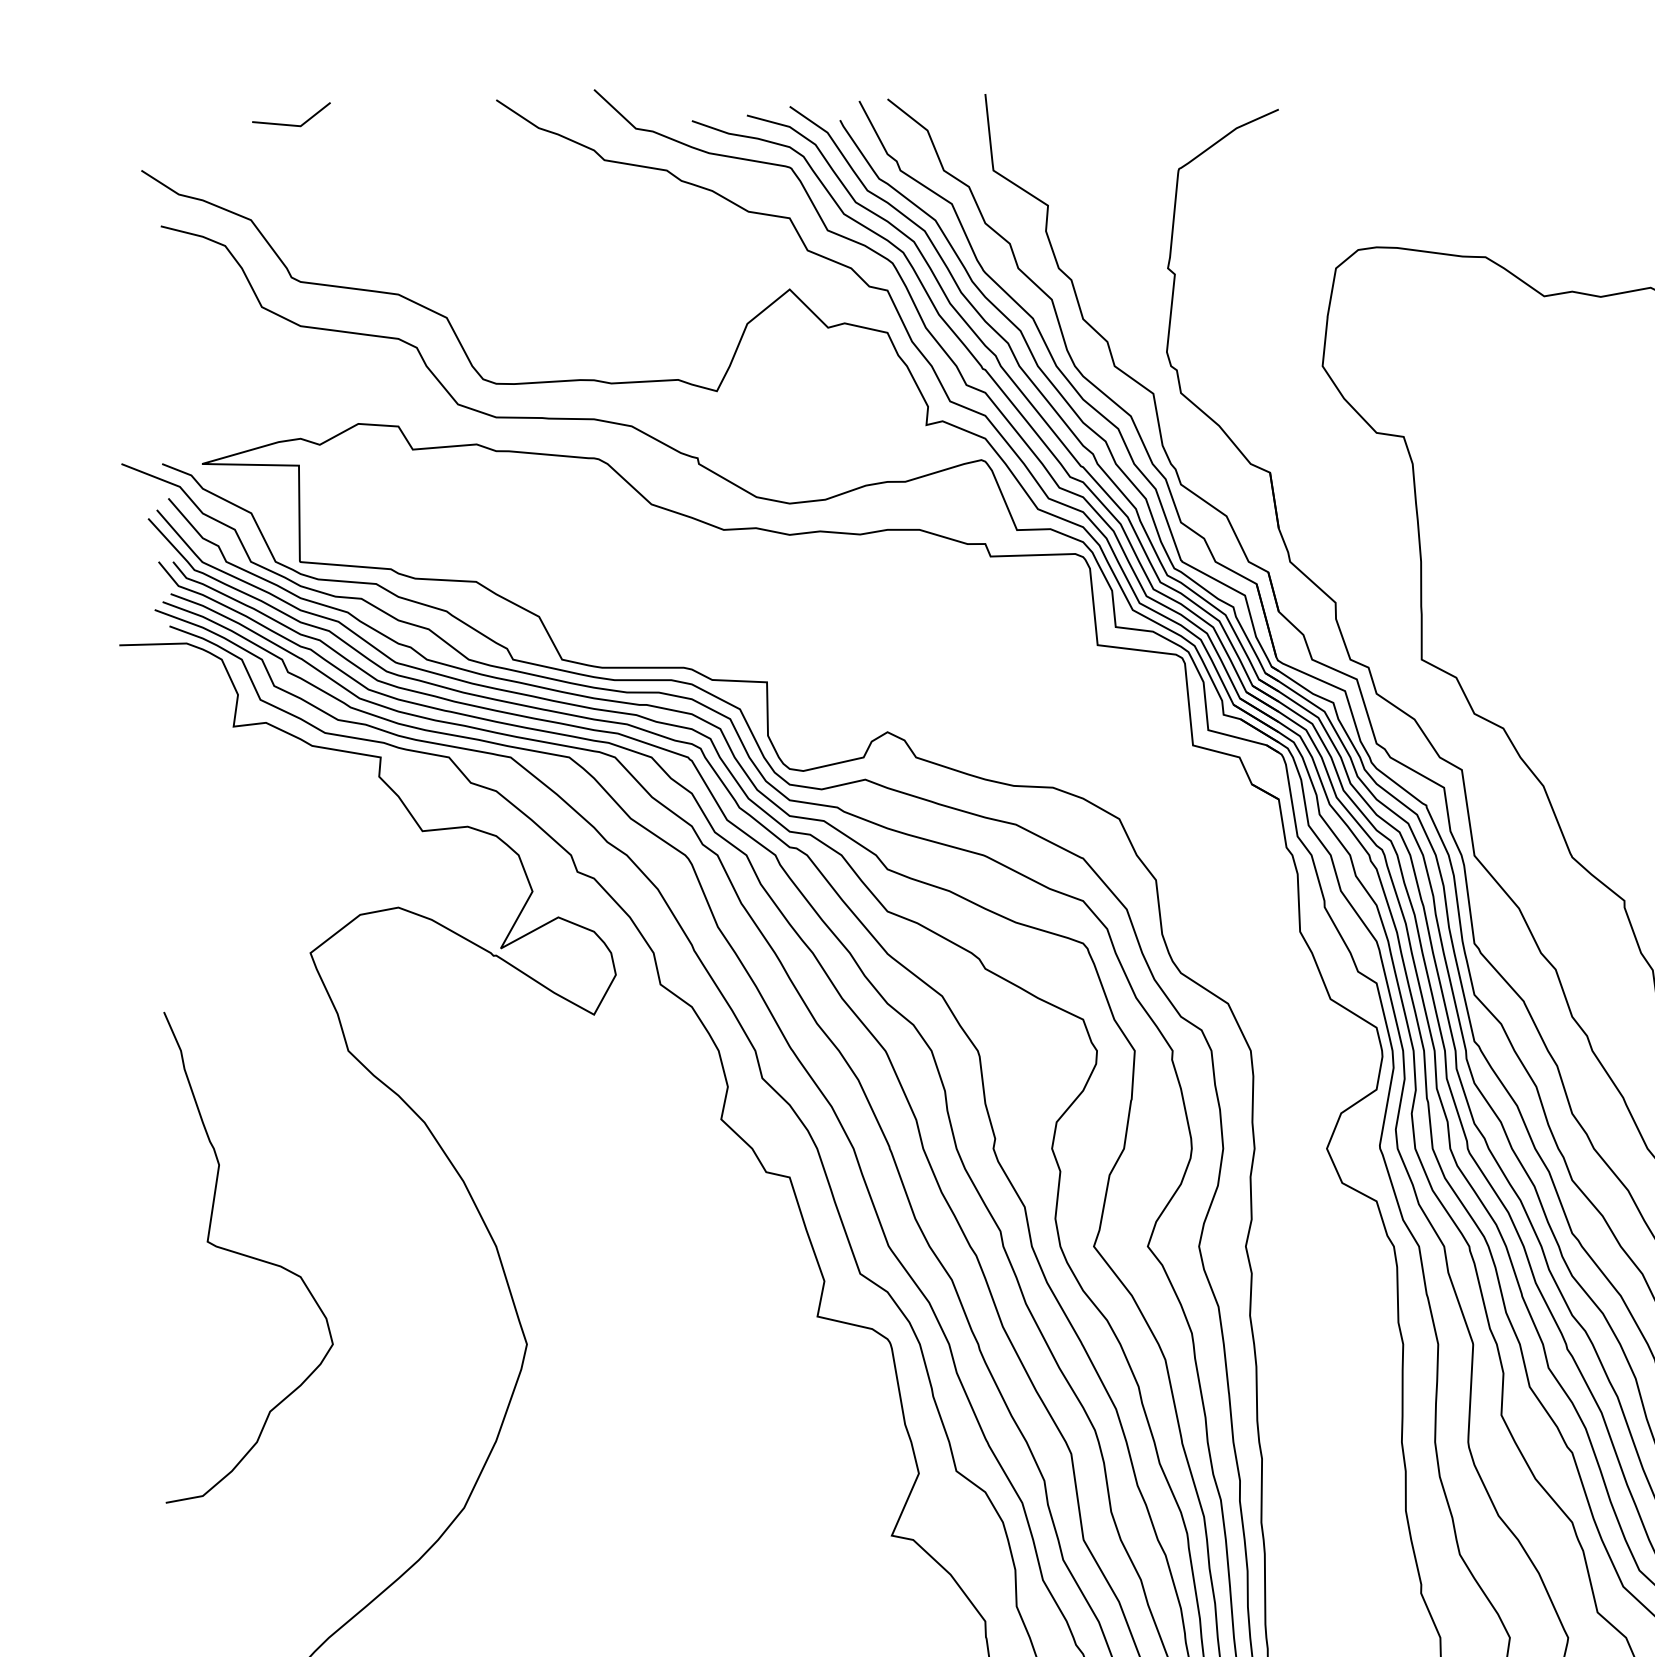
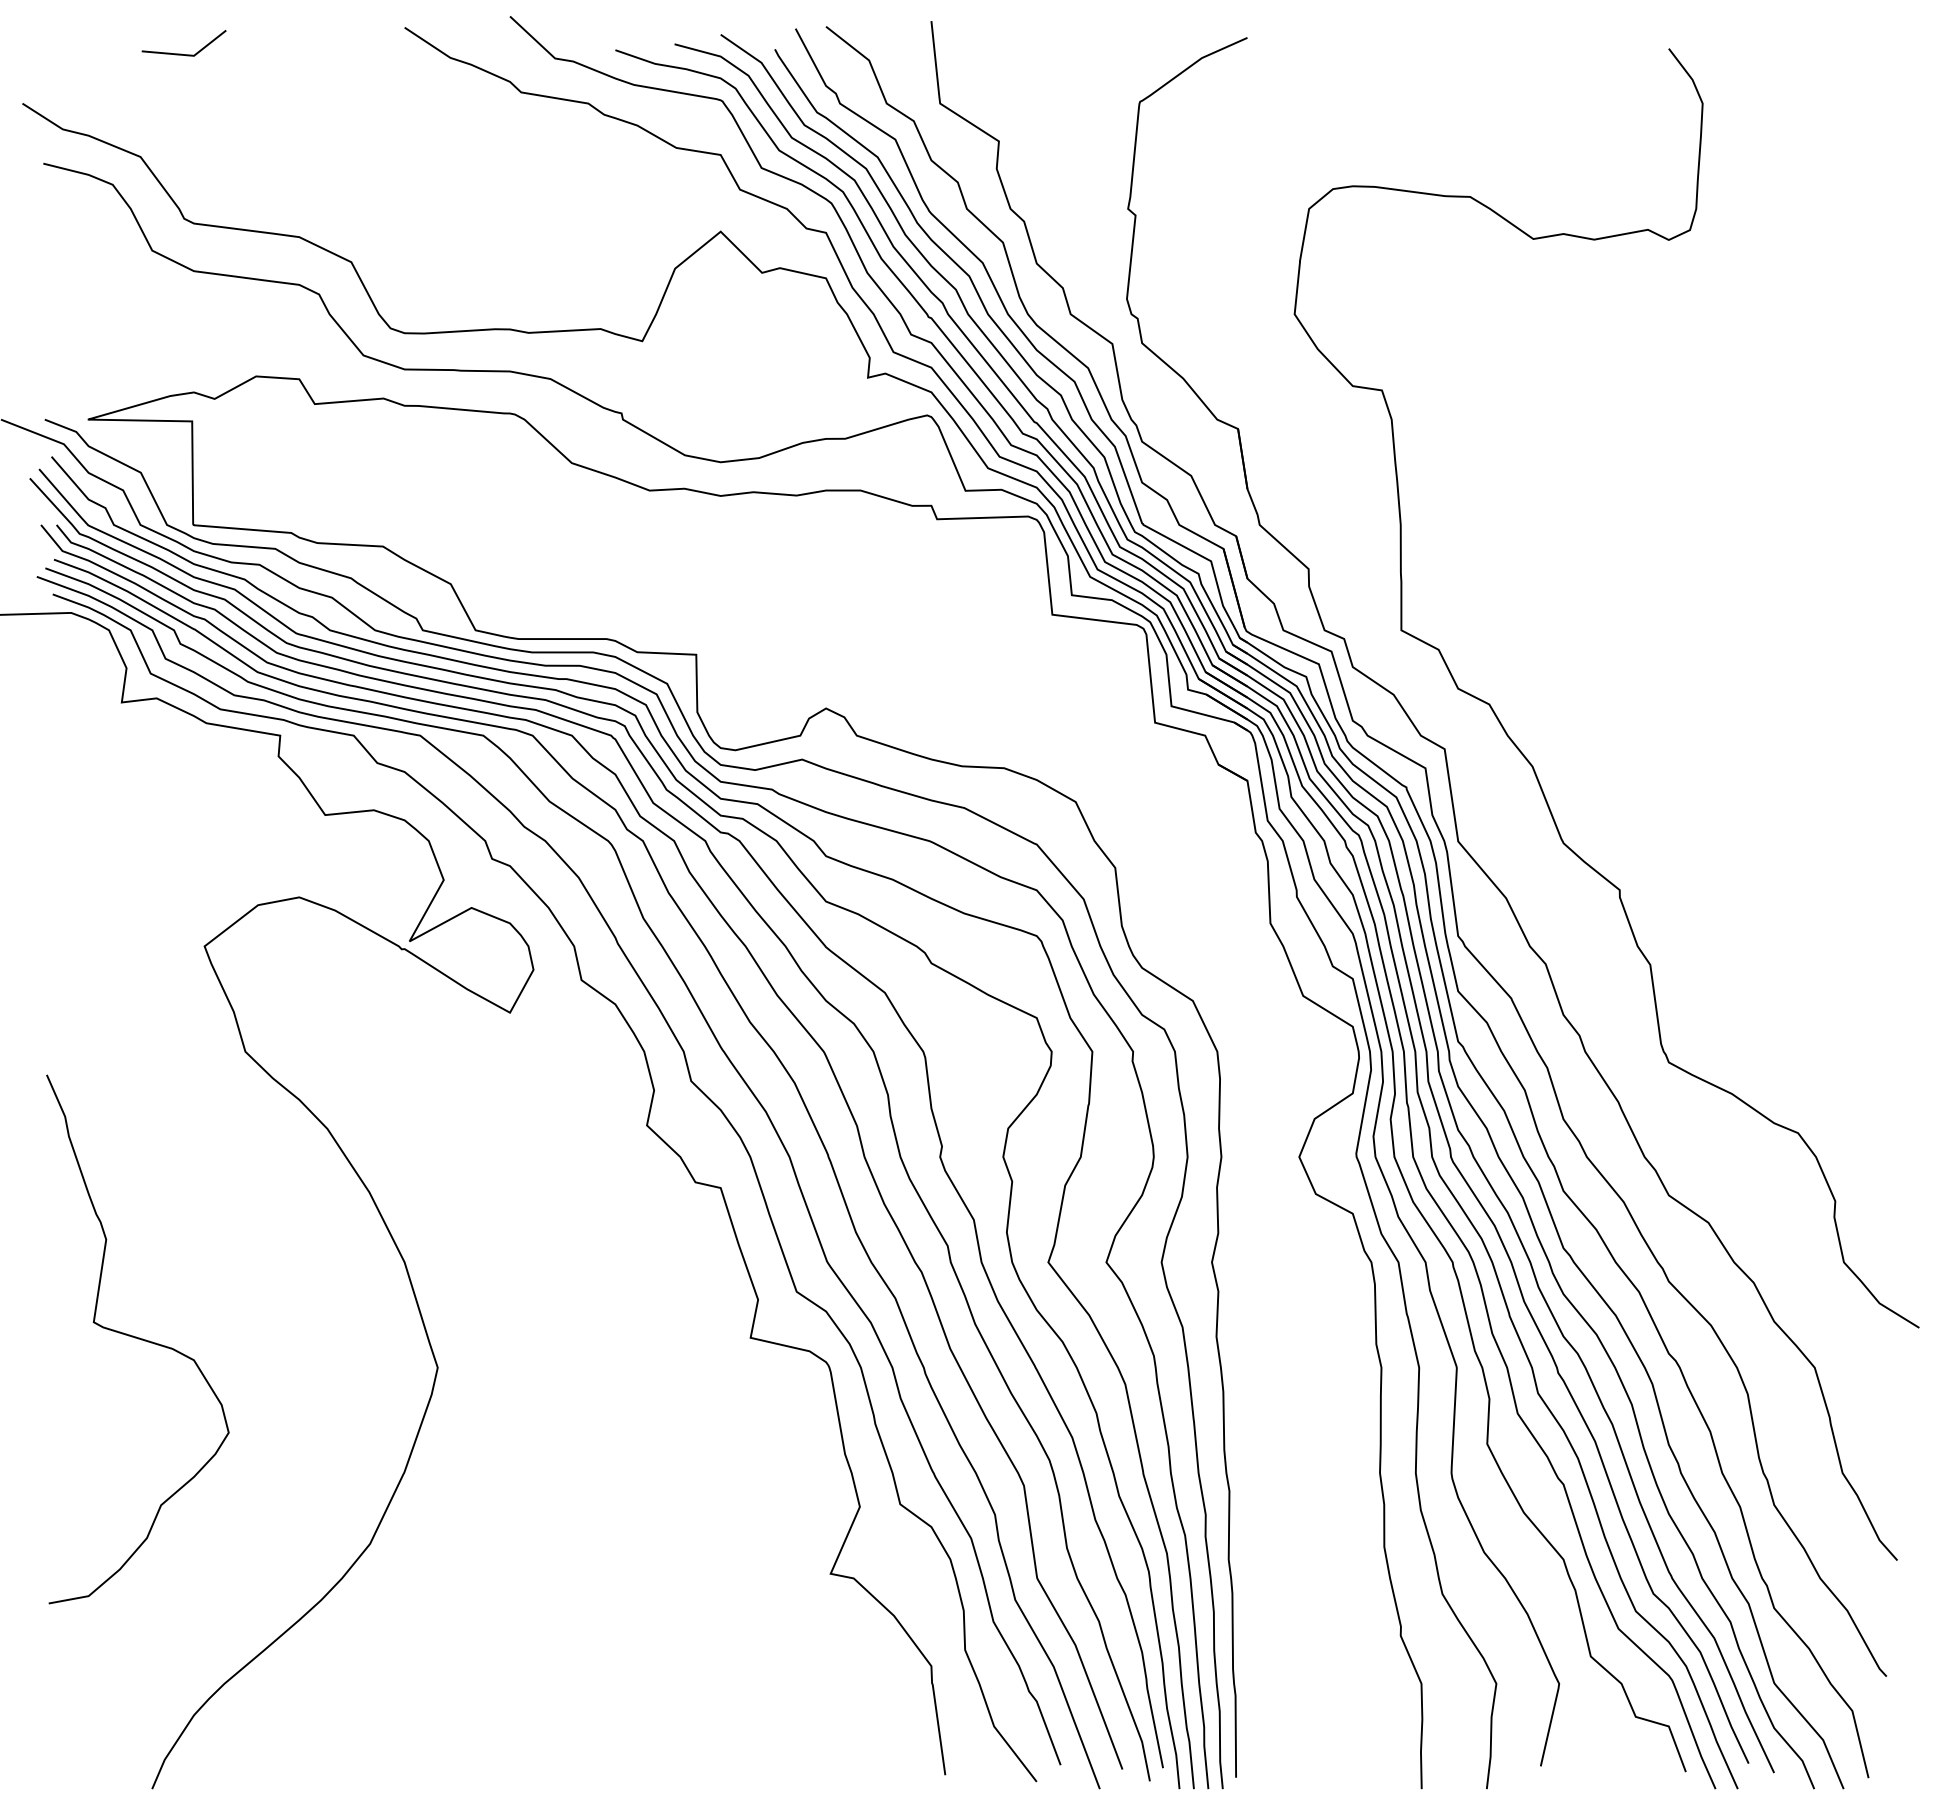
curve: (248, 1256) -> (137, 1338), moved

